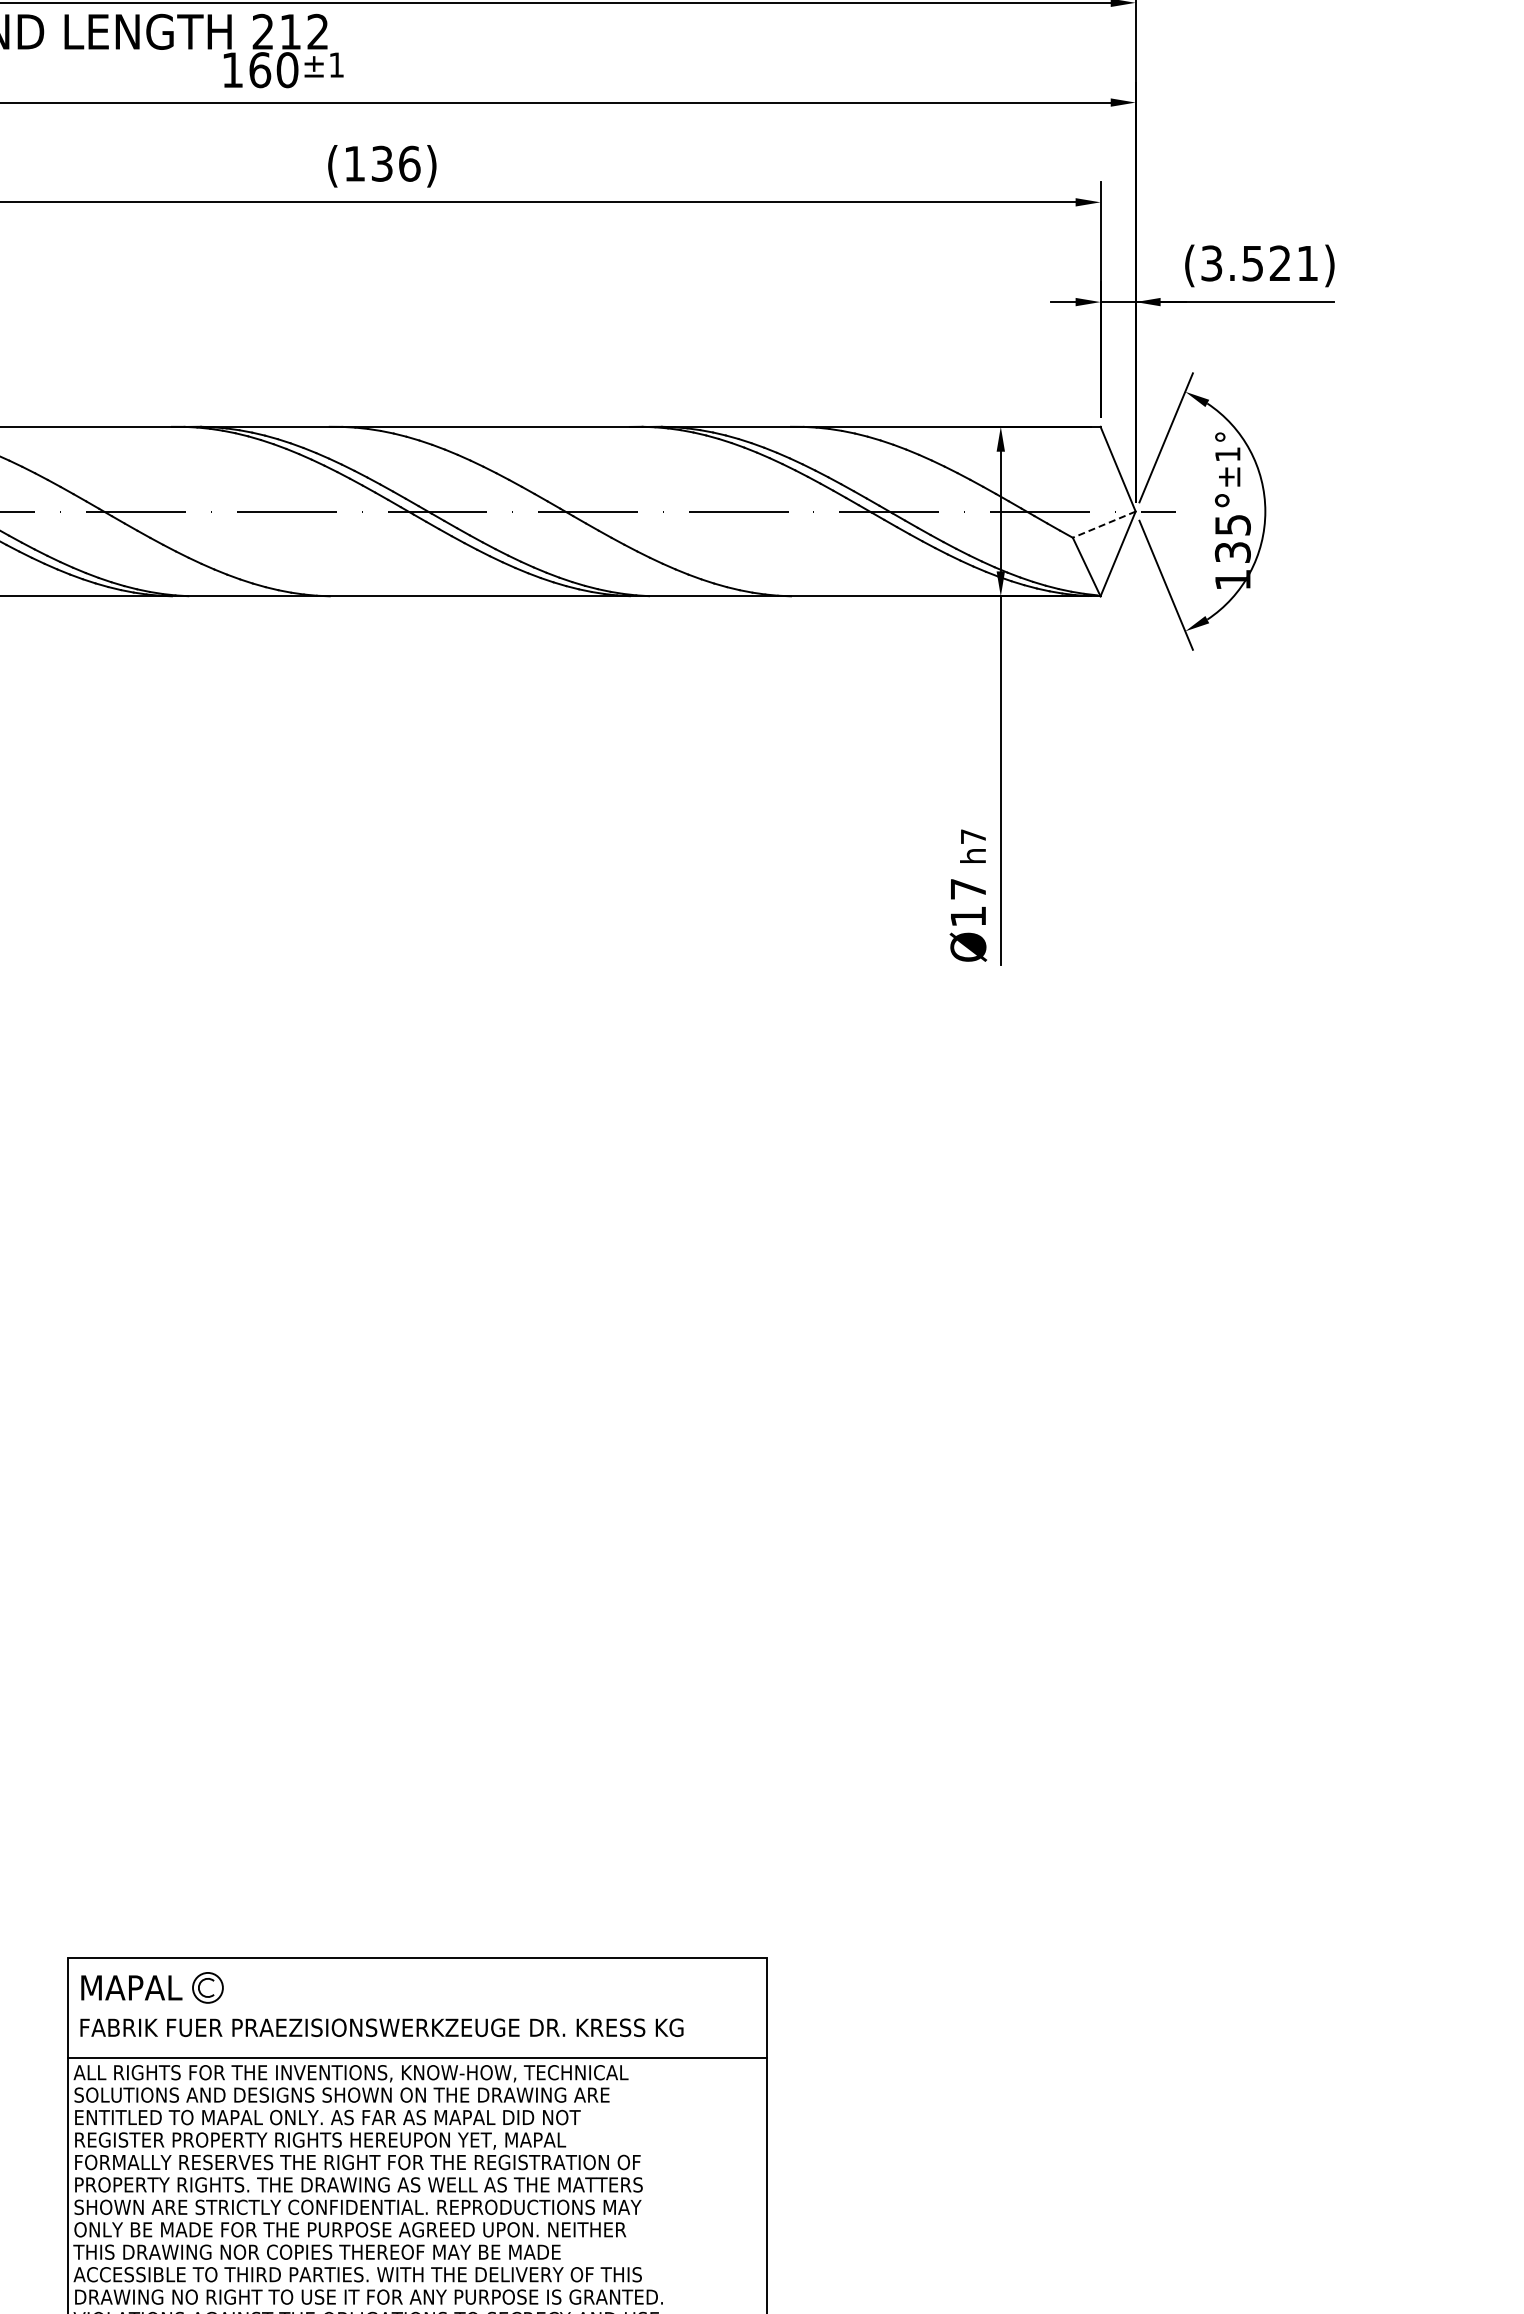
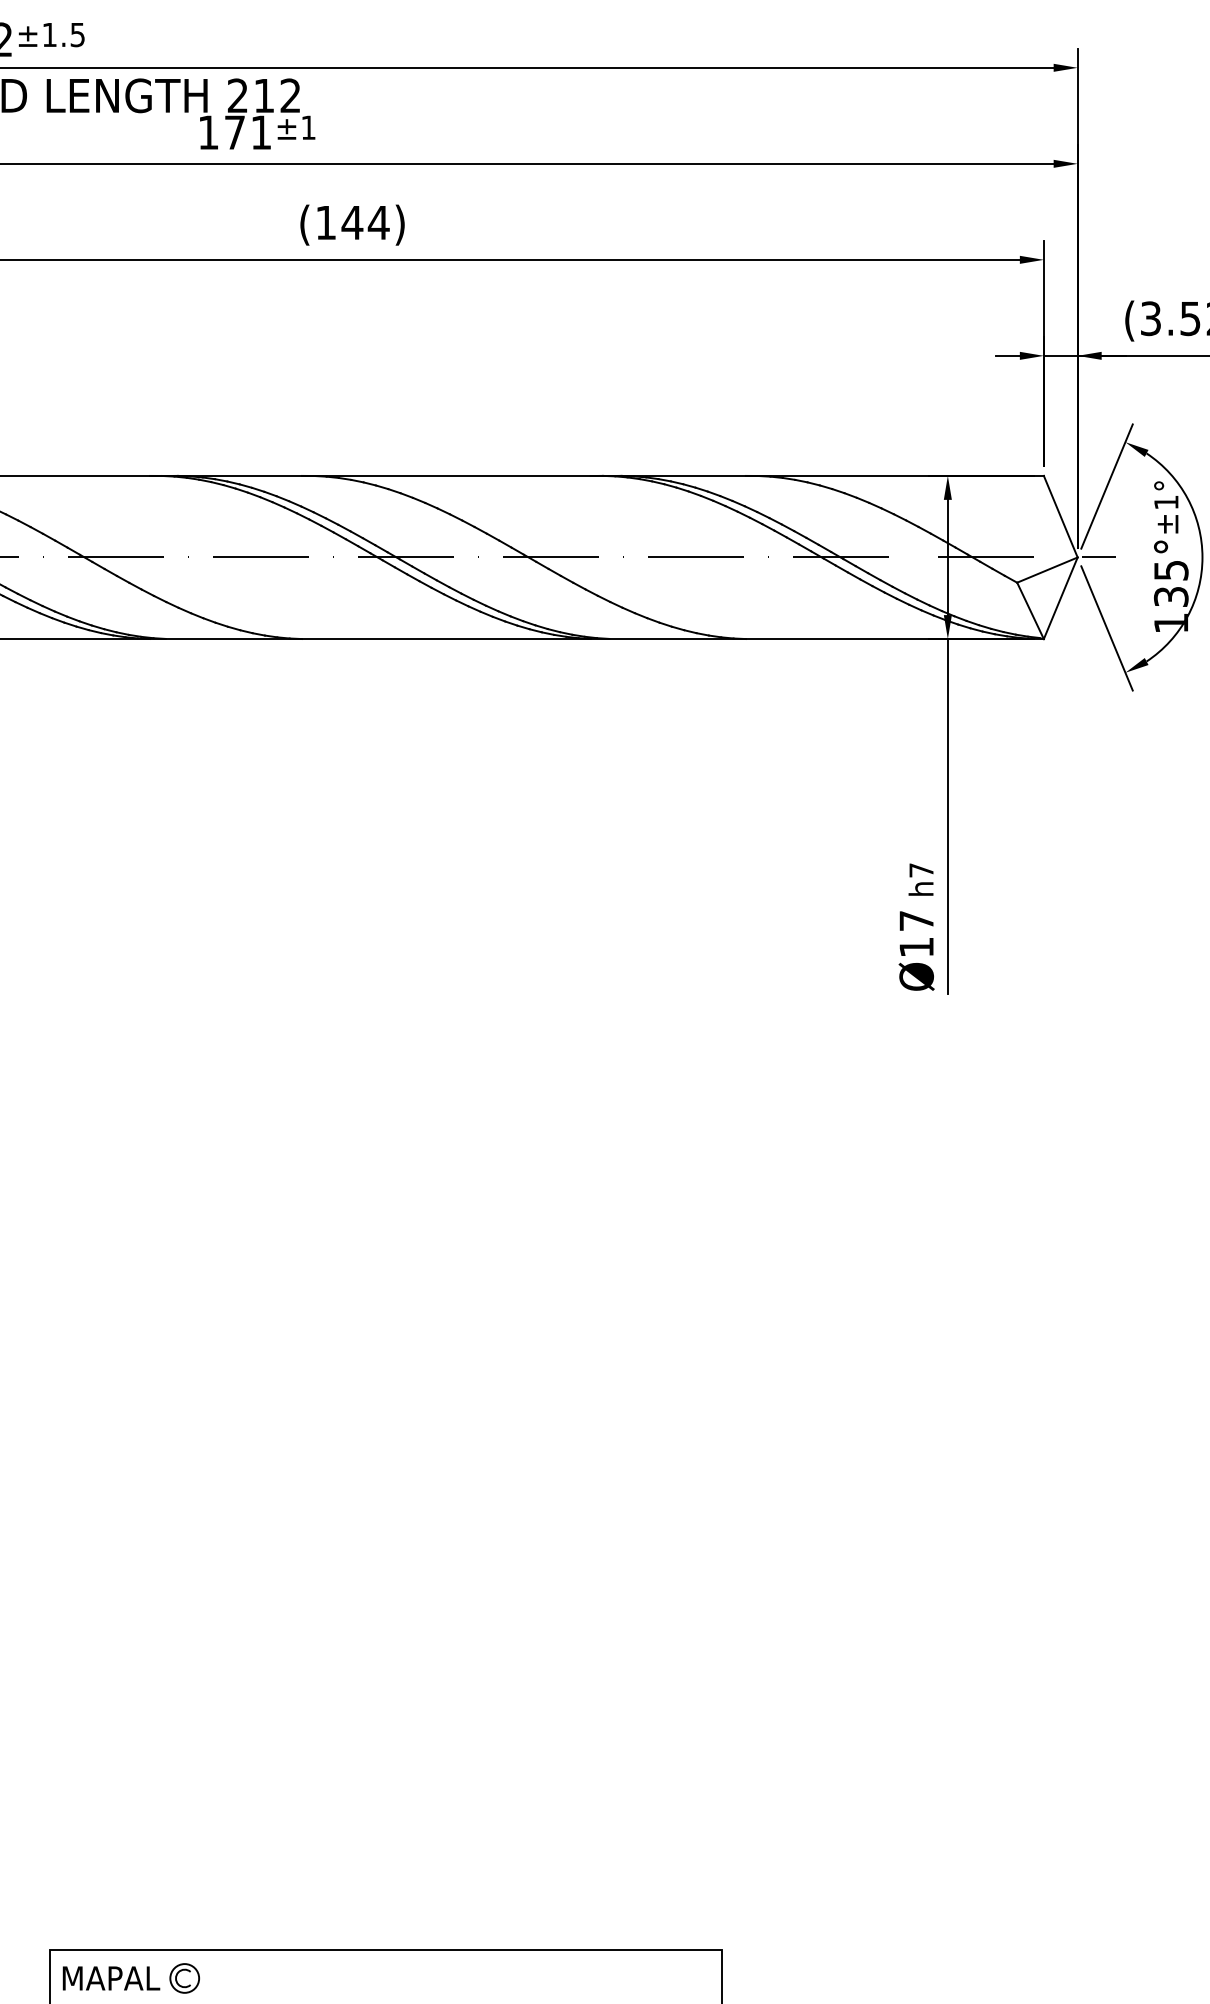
text: (273, 70) -> (247, 132), 160 -> 171
text: (395, 163) -> (365, 222), (136) -> (144)
line: (1103, 524) -> (1046, 569), dashed -> solid

